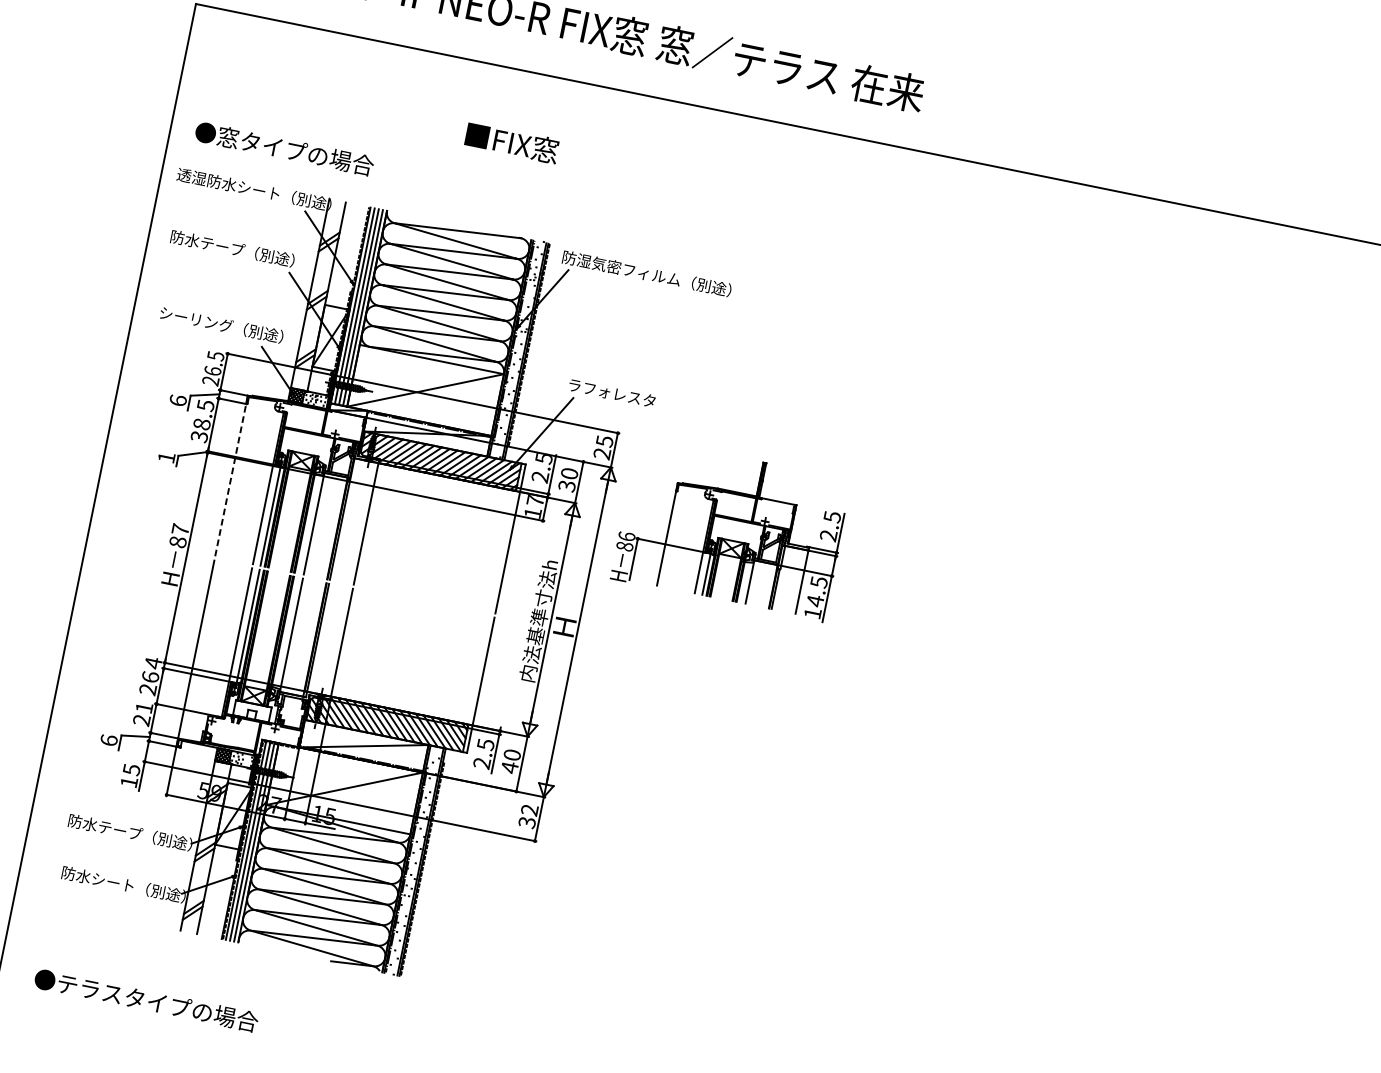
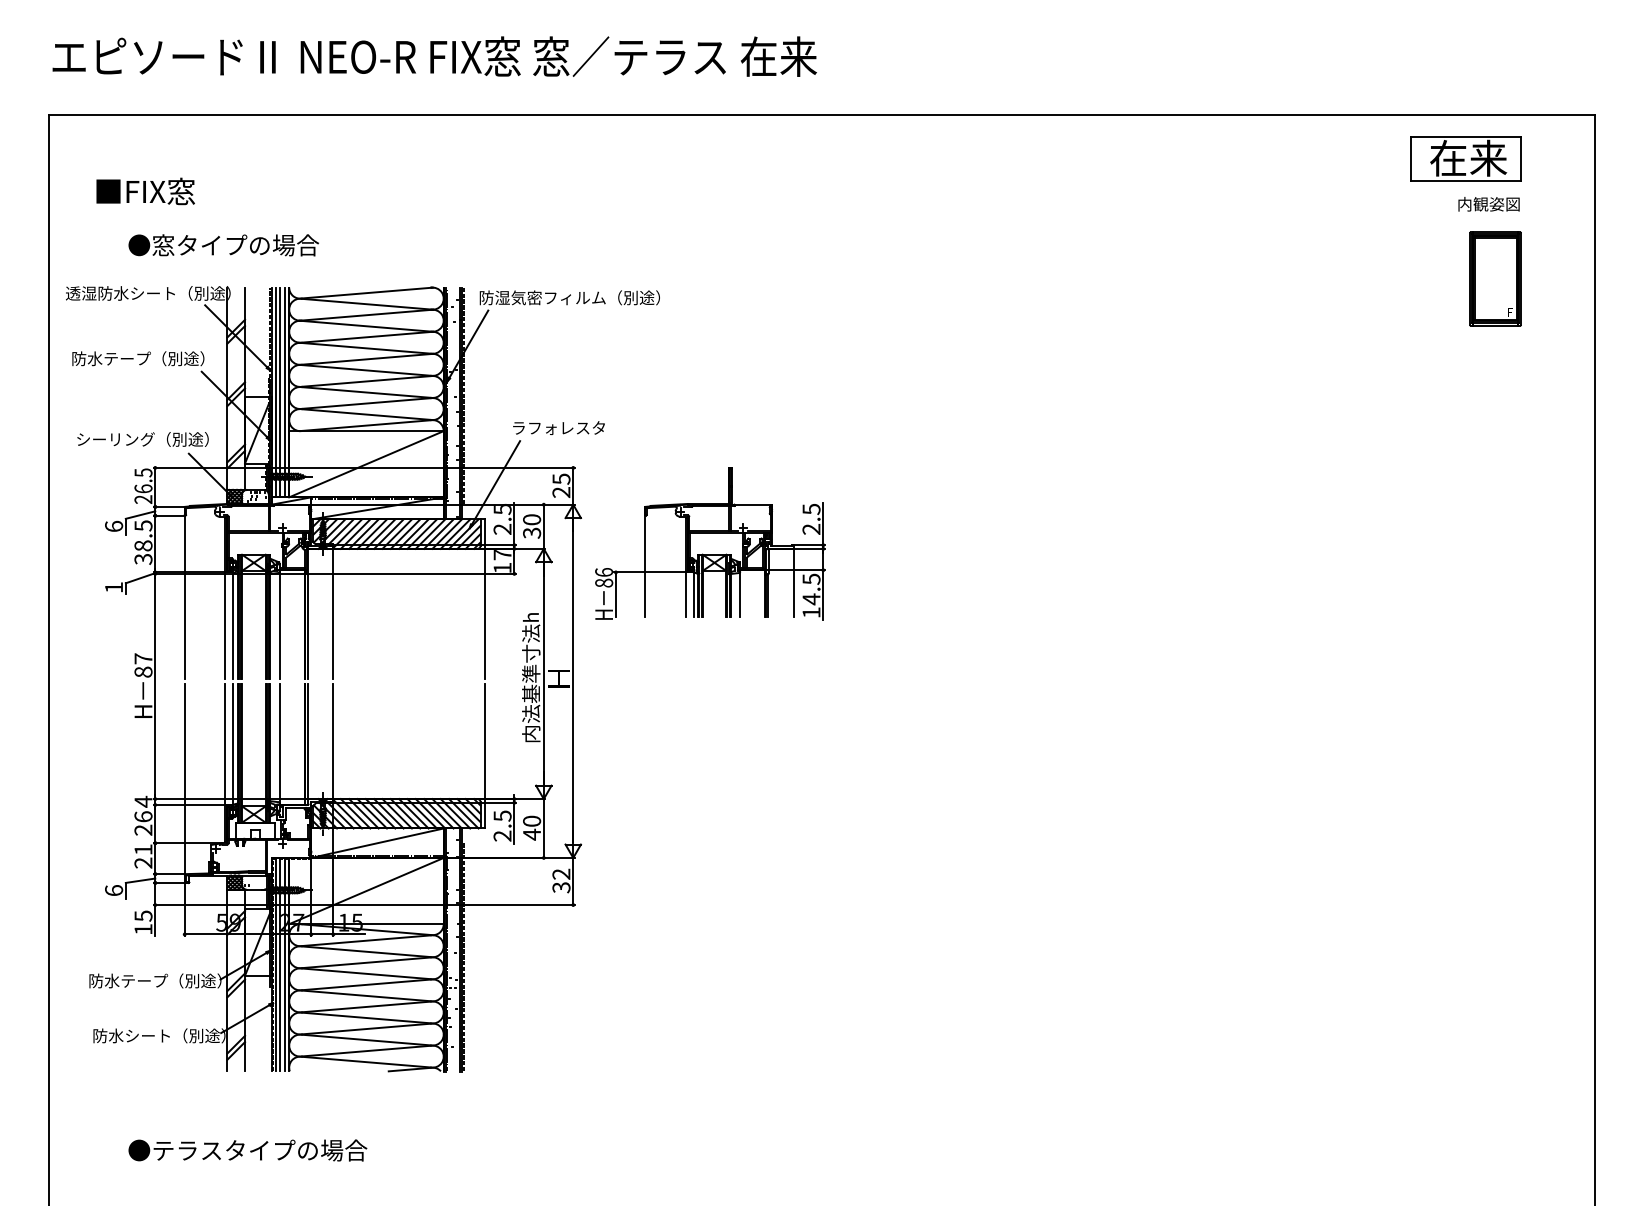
text: (511, 142) -> (145, 191), moved
text: (284, 149) -> (223, 245), moved
line: (231, 476) -> (184, 593), dashed -> solid
text: (146, 1000) -> (247, 1150), moved

